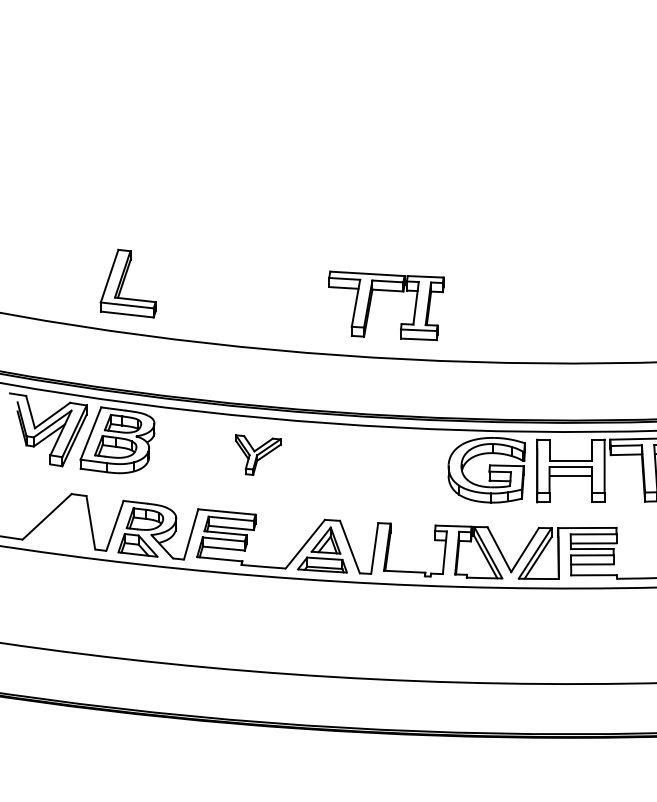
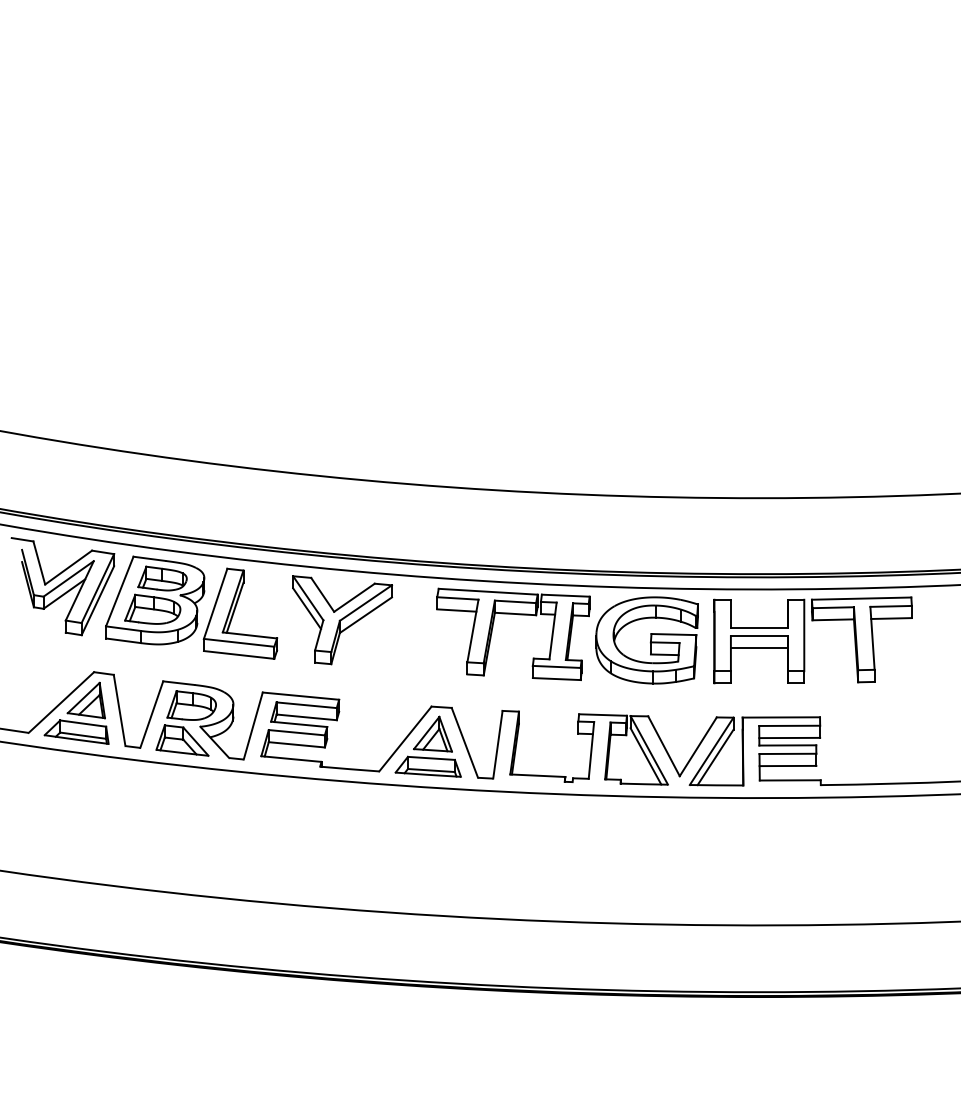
part: (128, 283) -> (240, 613), moved
part: (390, 291) -> (518, 615), moved
part: (258, 455) -> (342, 620), size x1.67
part: (58, 524) -> (76, 712), added

